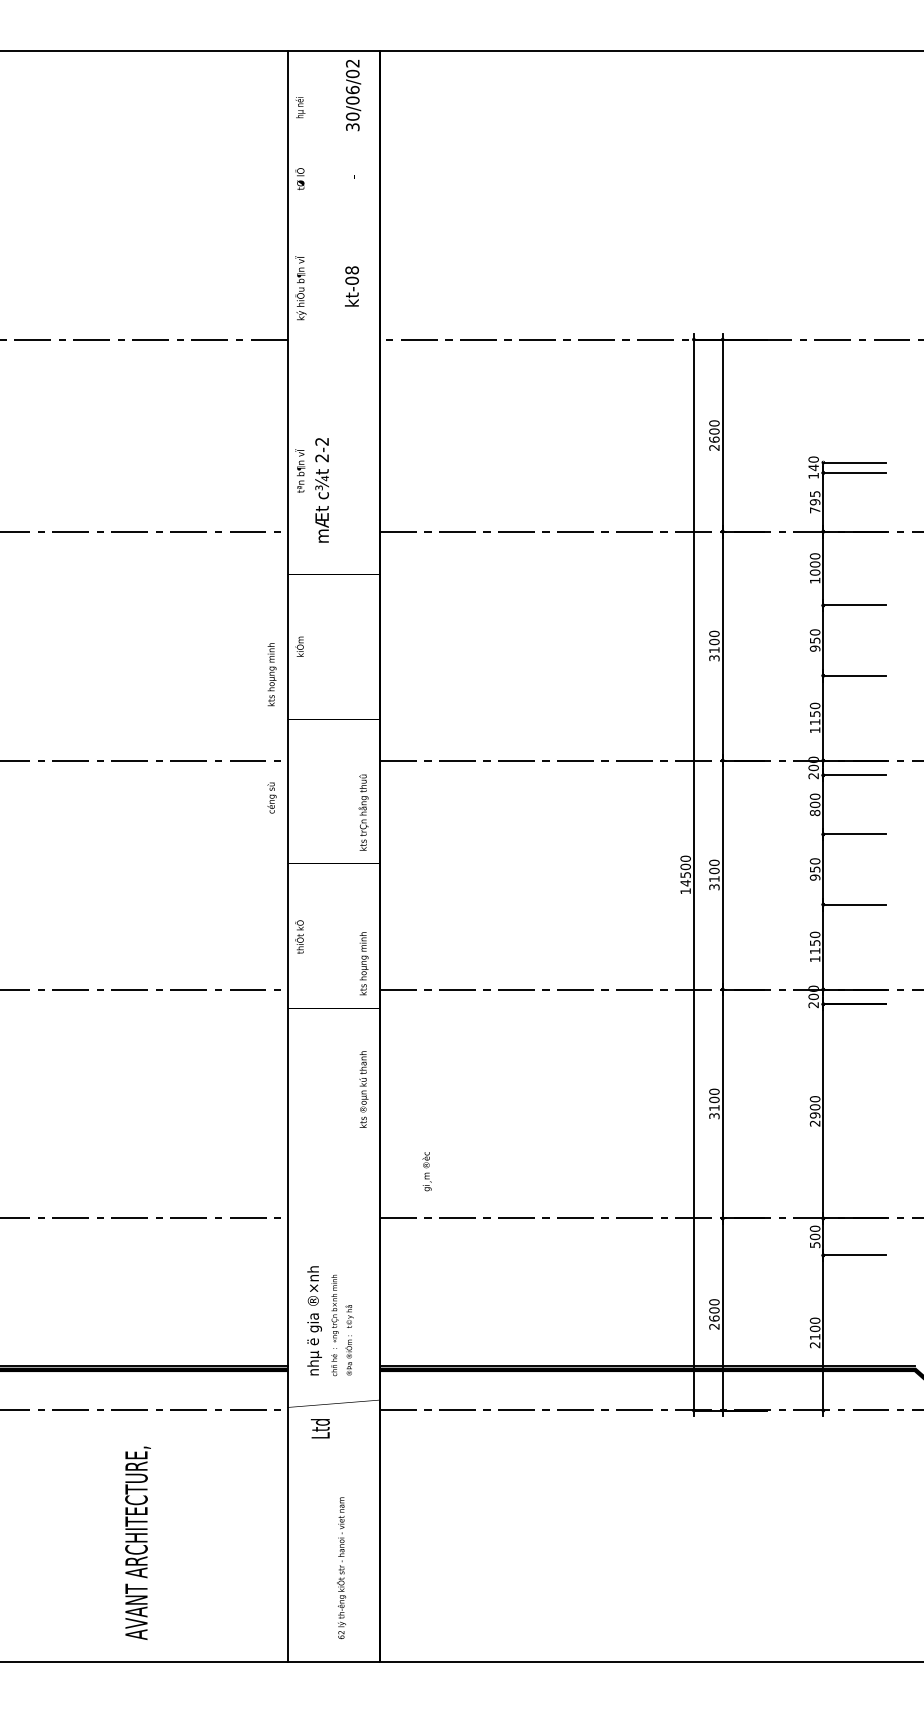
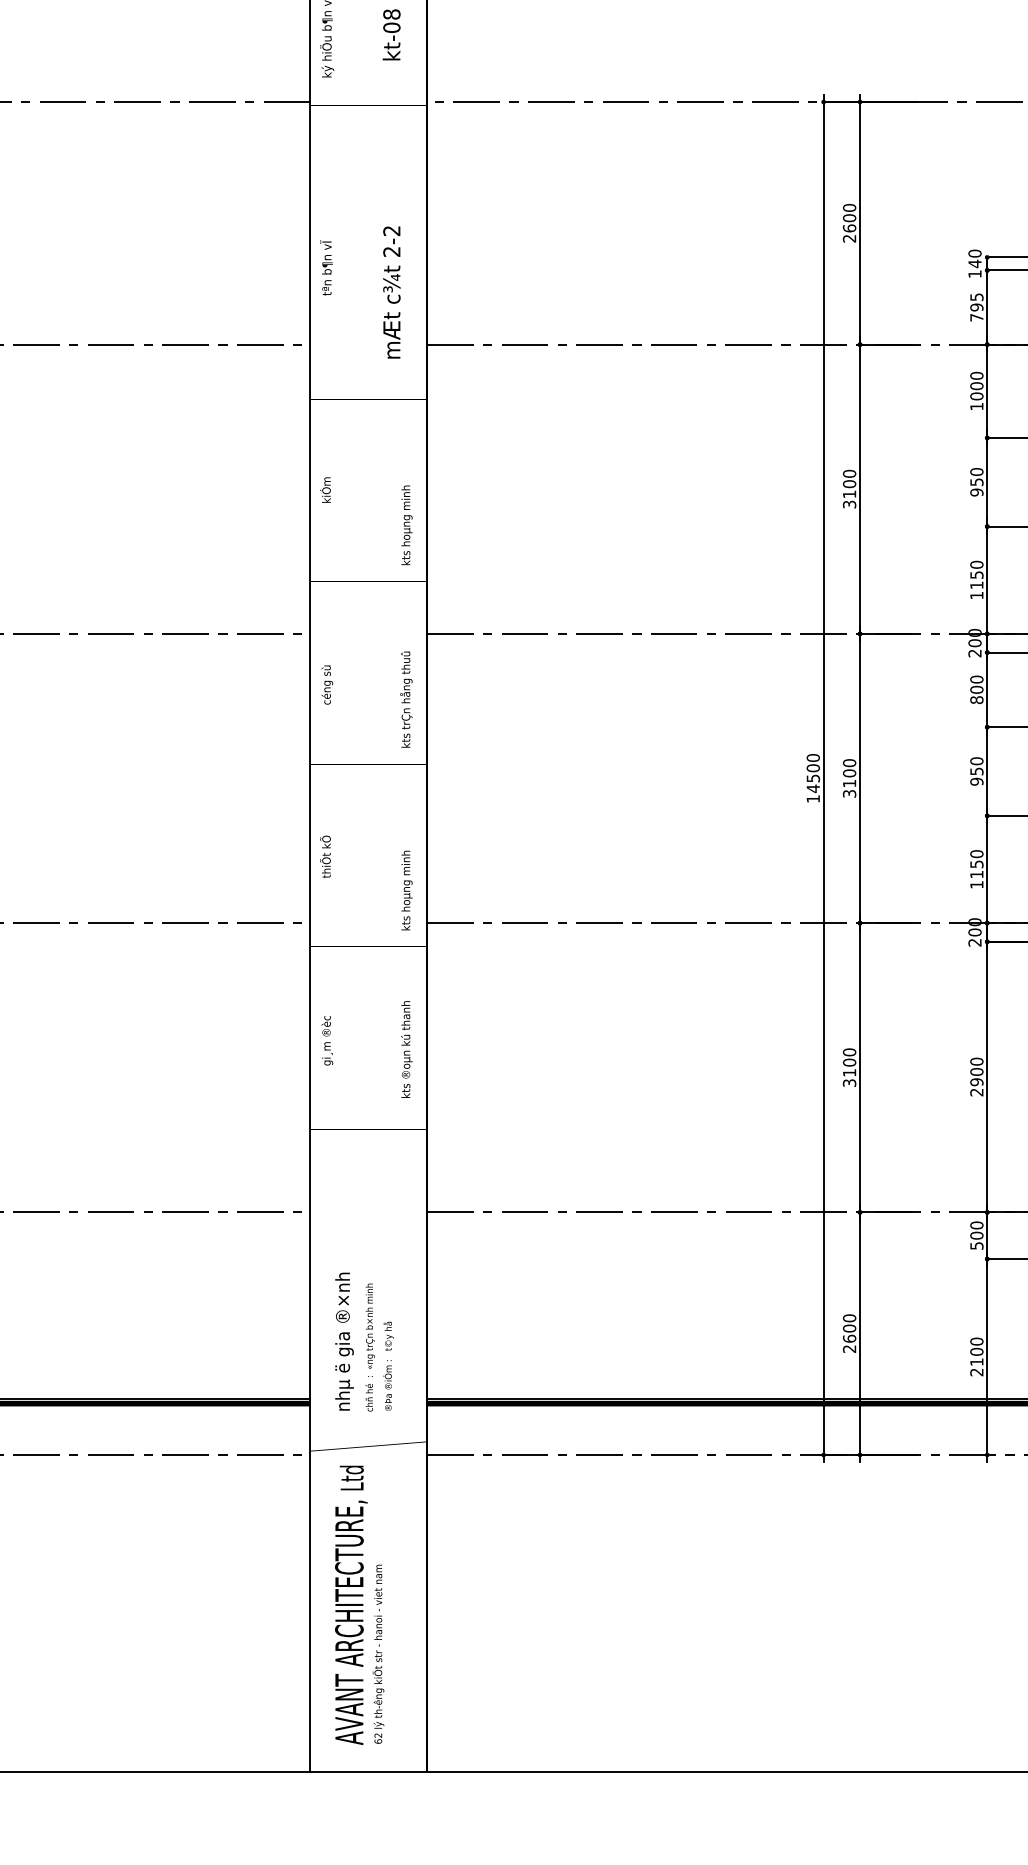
text: (321, 490) -> (391, 292), moved
text: (271, 674) -> (406, 525), moved
text: (271, 797) -> (326, 684), moved
text: (426, 1171) -> (326, 1040), moved
text: (137, 1542) -> (350, 1621), moved

